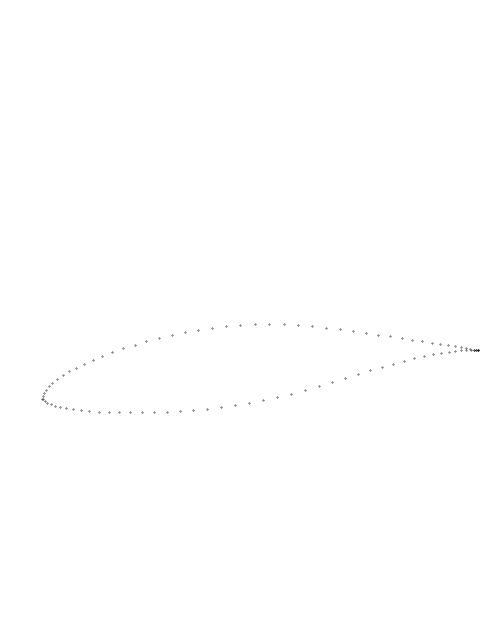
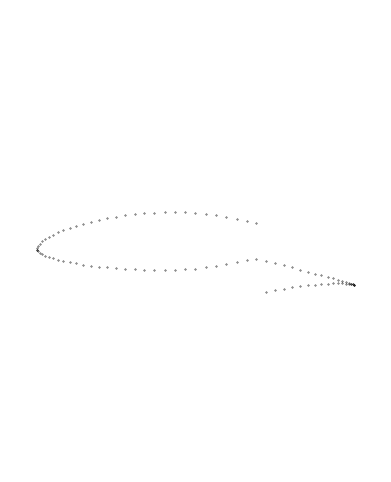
part: (416, 345) -> (310, 276), moved

